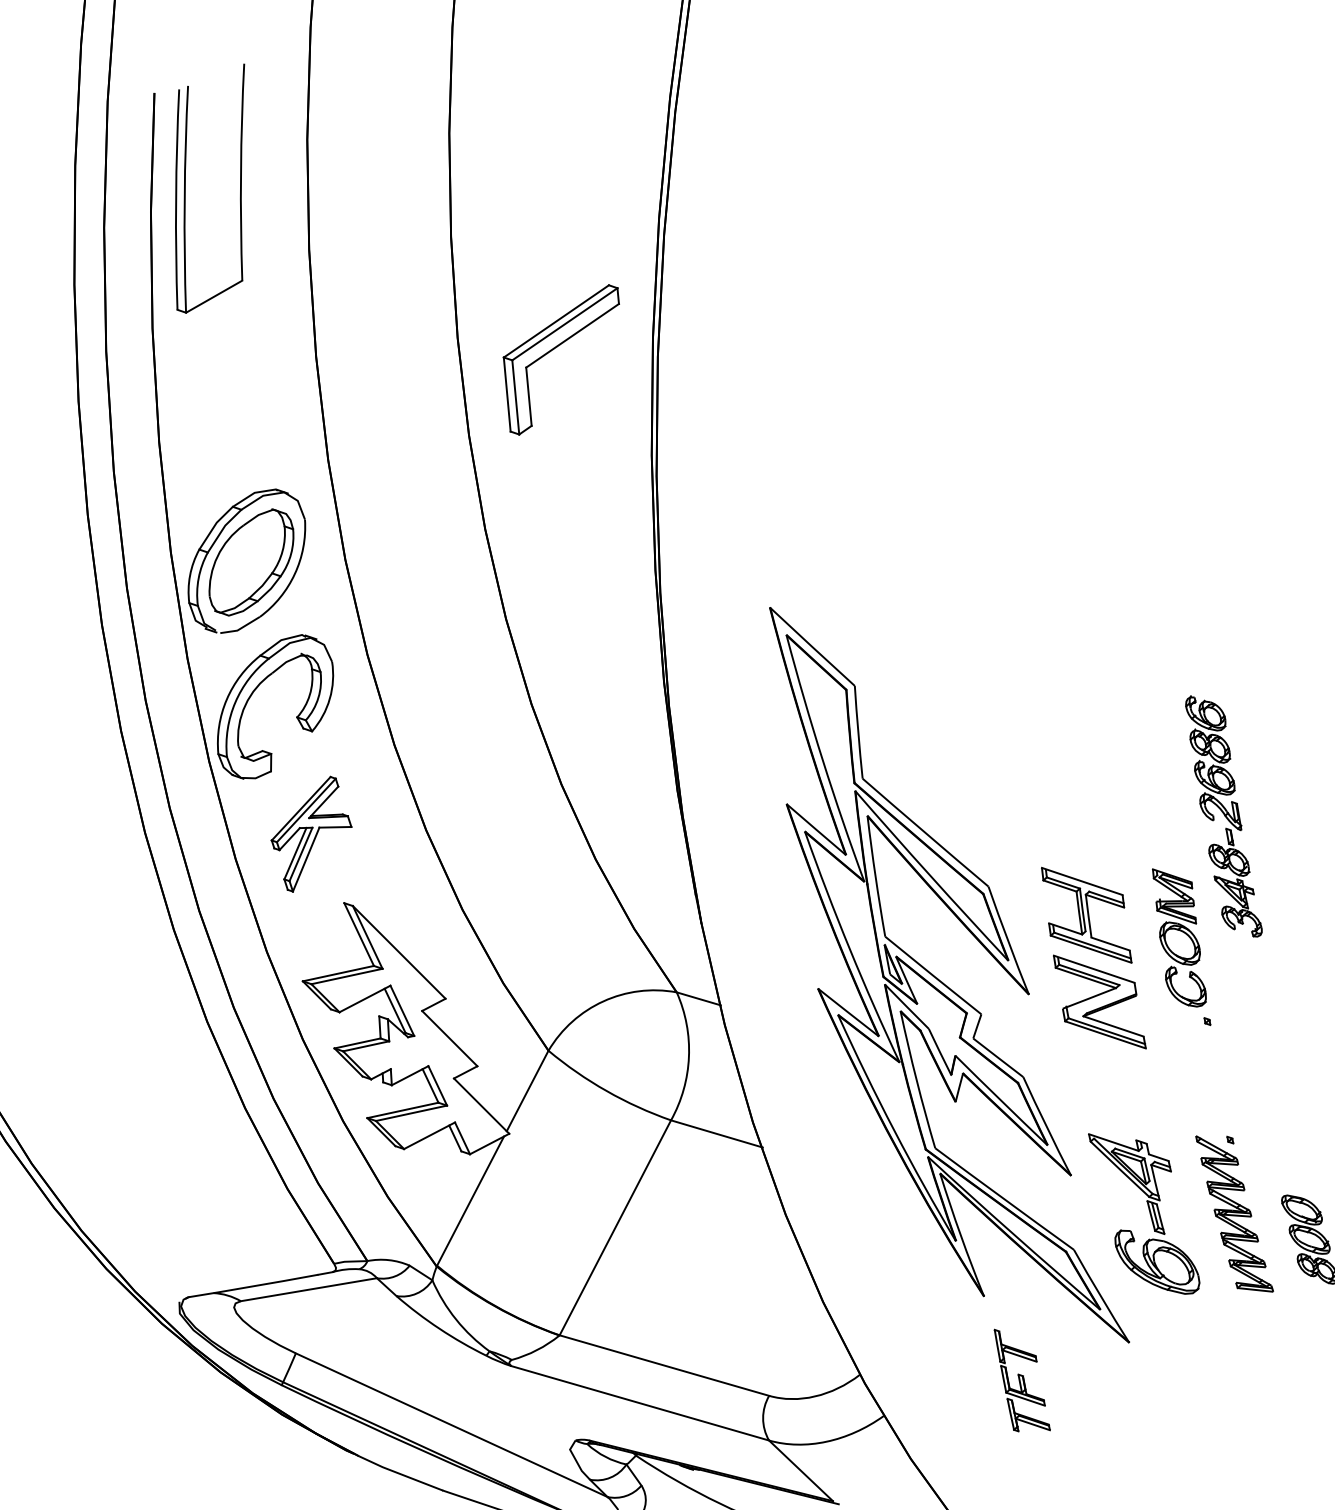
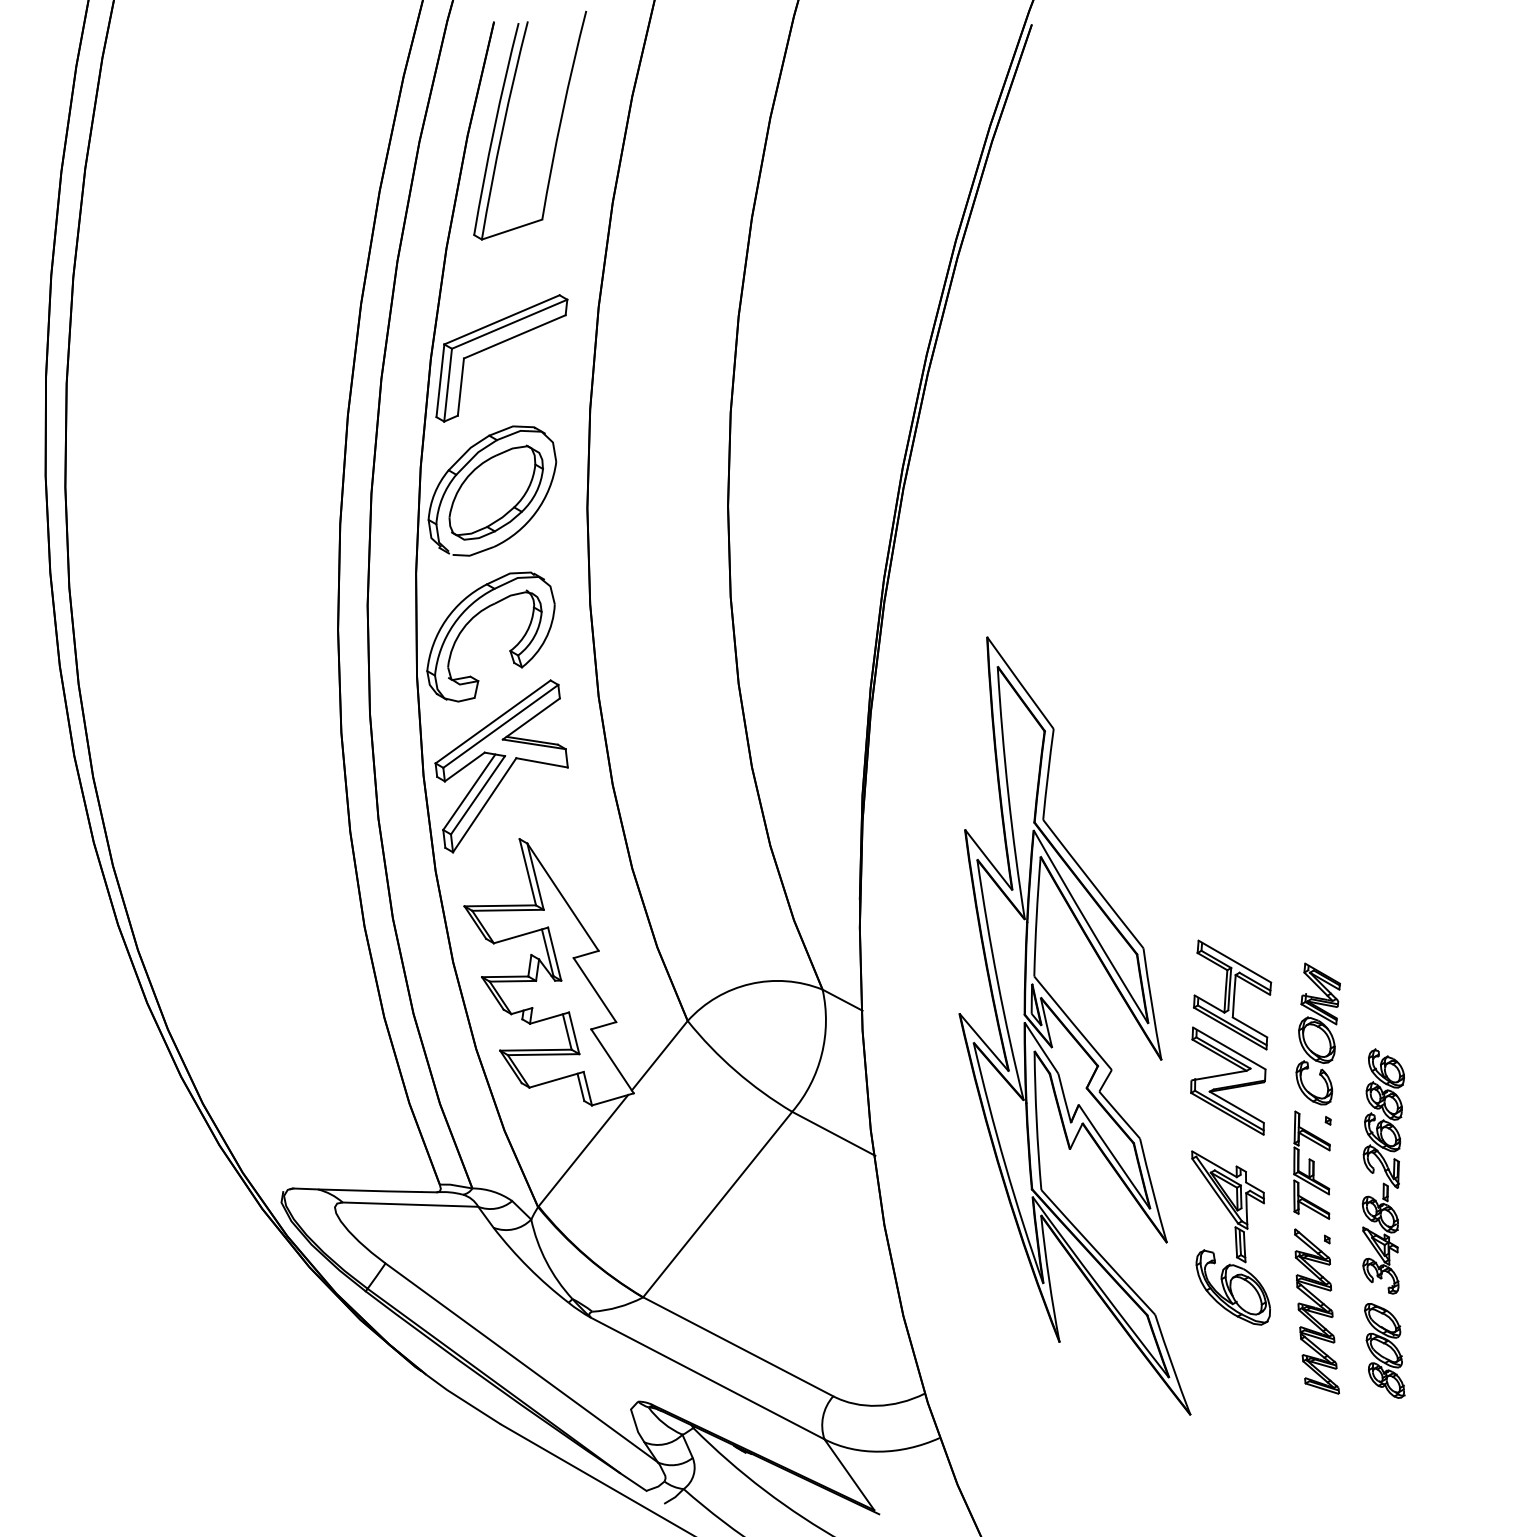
part: (555, 349) -> (495, 346), moved
part: (1222, 816) -> (1382, 1171), moved
part: (311, 834) -> (501, 766), size x1.67
part: (1144, 1212) -> (1230, 1237), moved
part: (1021, 1379) -> (1311, 1164), moved

